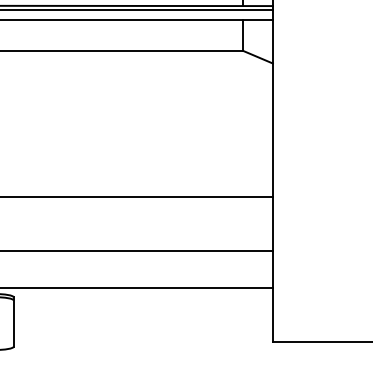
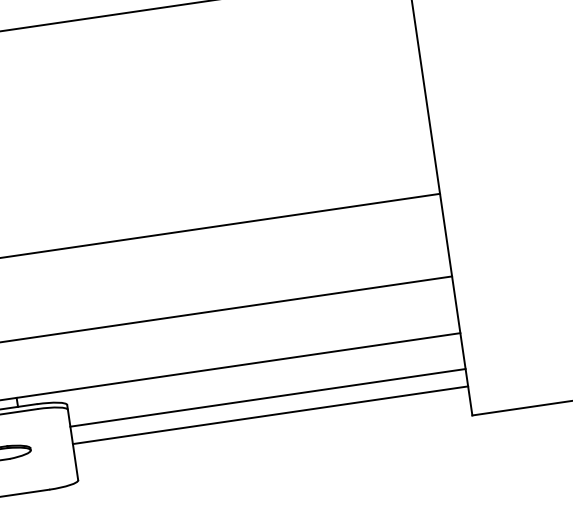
line: (143, 311) -> (268, 397), added
line: (143, 322) -> (270, 414), added

